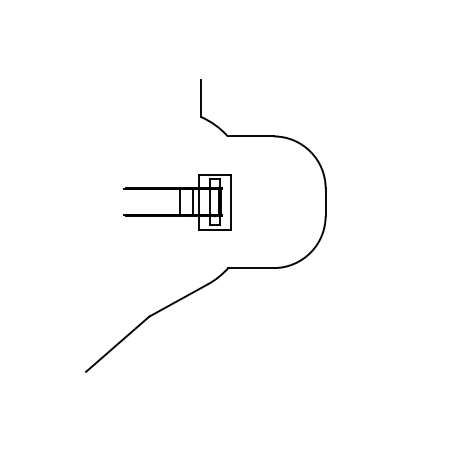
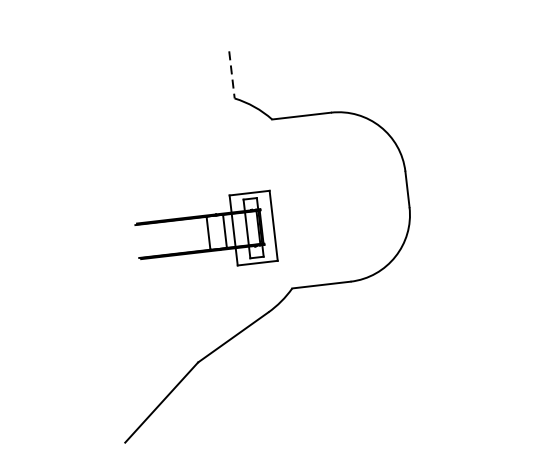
line: (200, 99) -> (231, 76), solid -> dashed
part: (177, 202) -> (205, 233), moved

